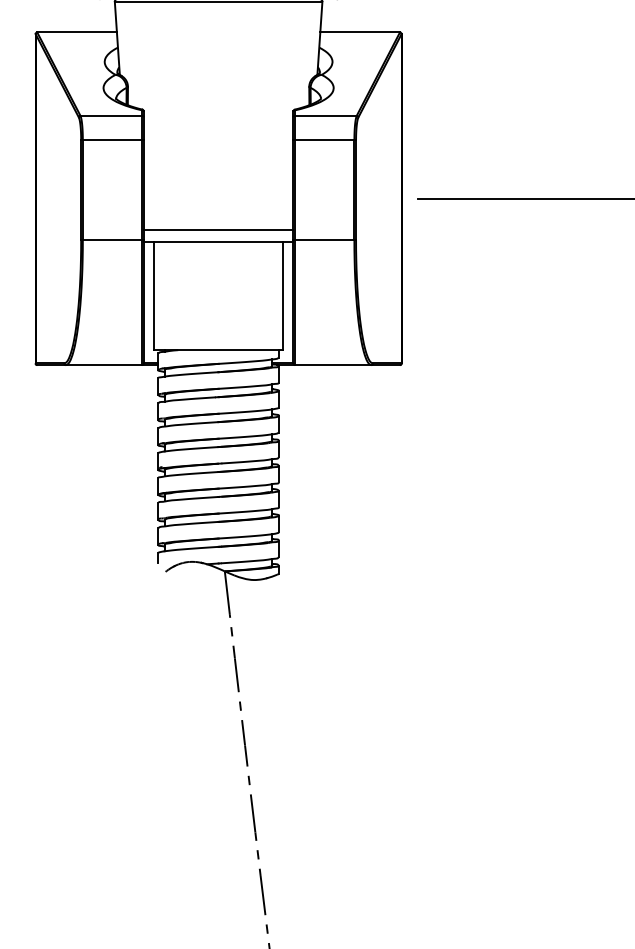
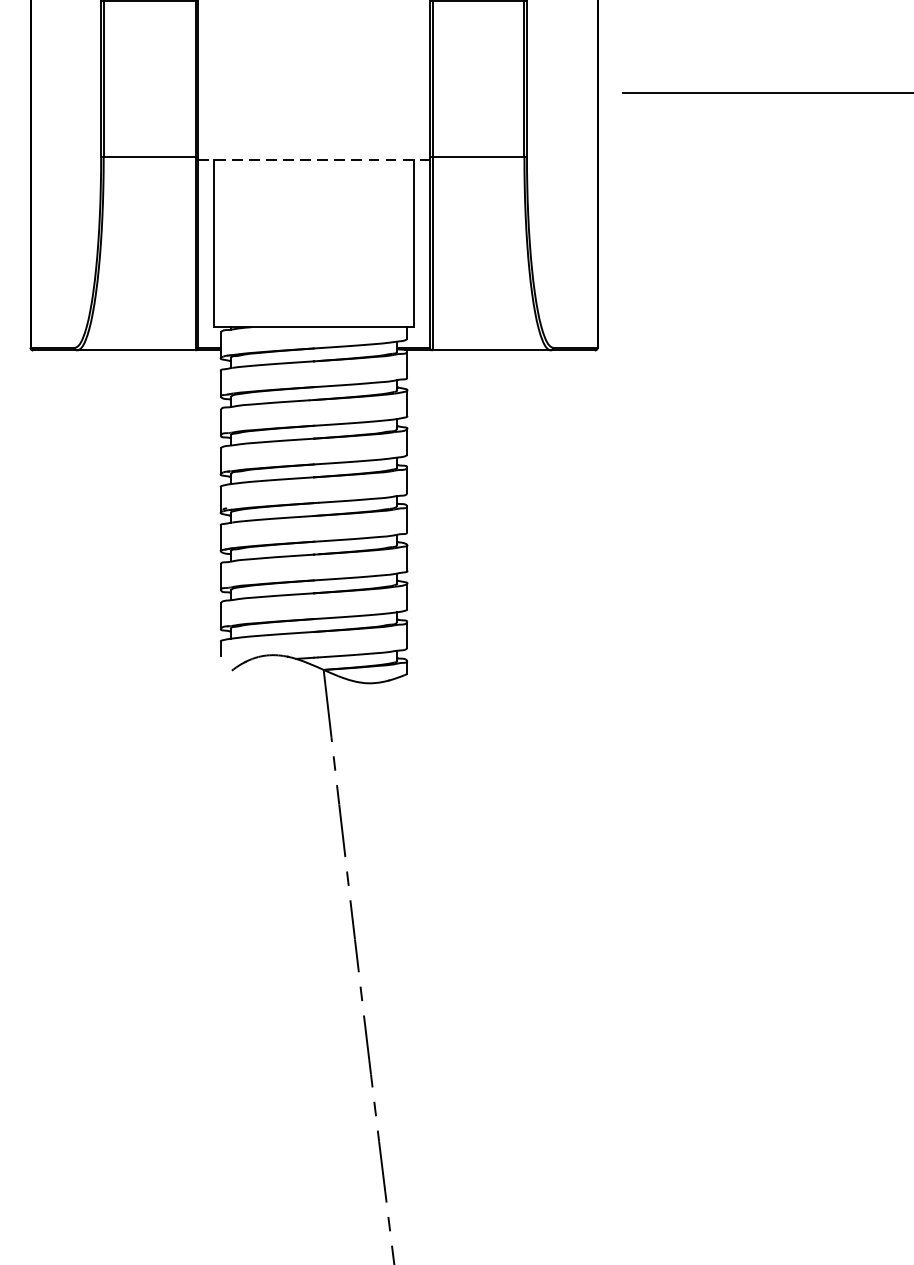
line: (218, 230) -> (313, 141), removed
line: (218, 242) -> (313, 160), solid -> dashed

